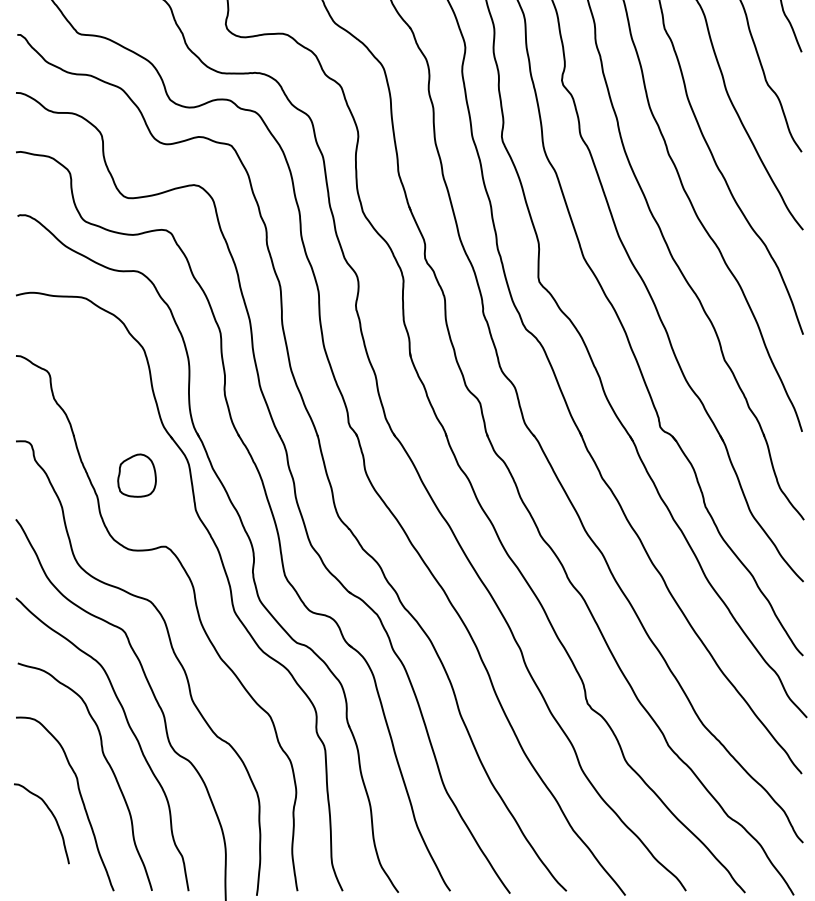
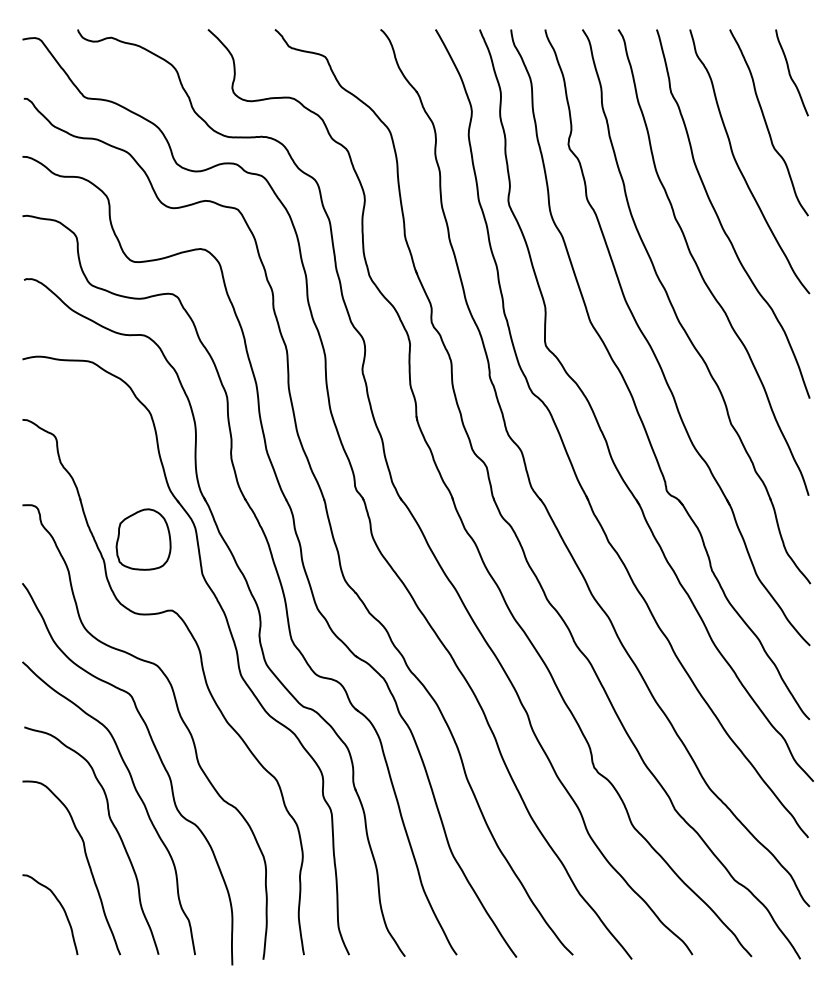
part: (136, 475) -> (143, 539), size x1.43
curve: (53, 818) -> (62, 909), moved

